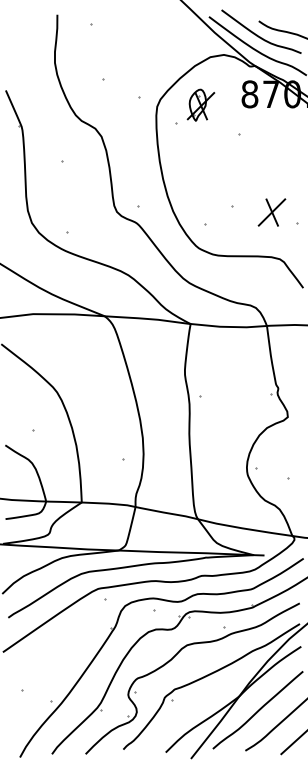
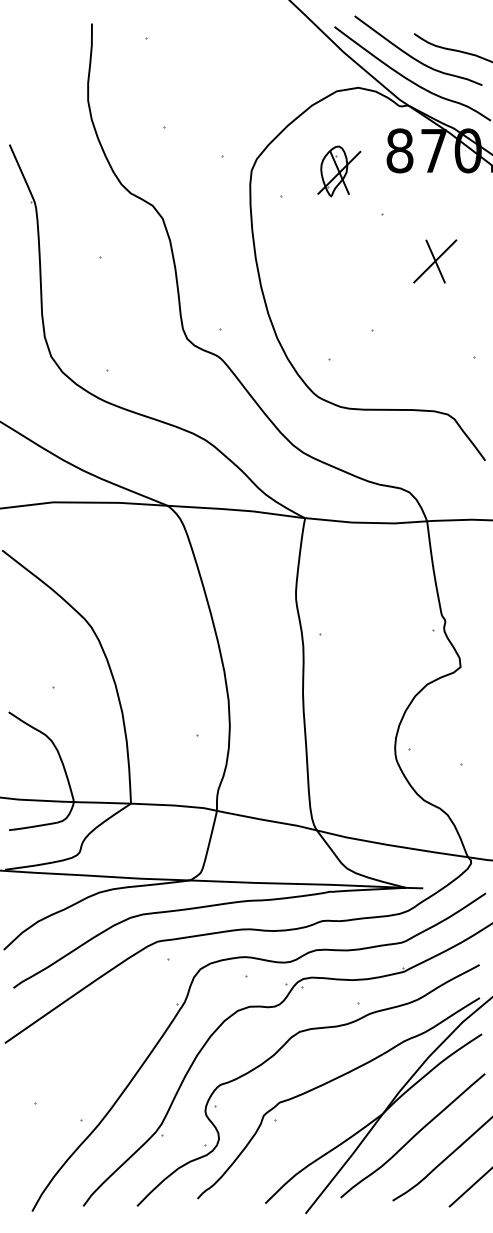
part: (200, 104) -> (338, 170), moved
part: (271, 212) -> (434, 261), moved

